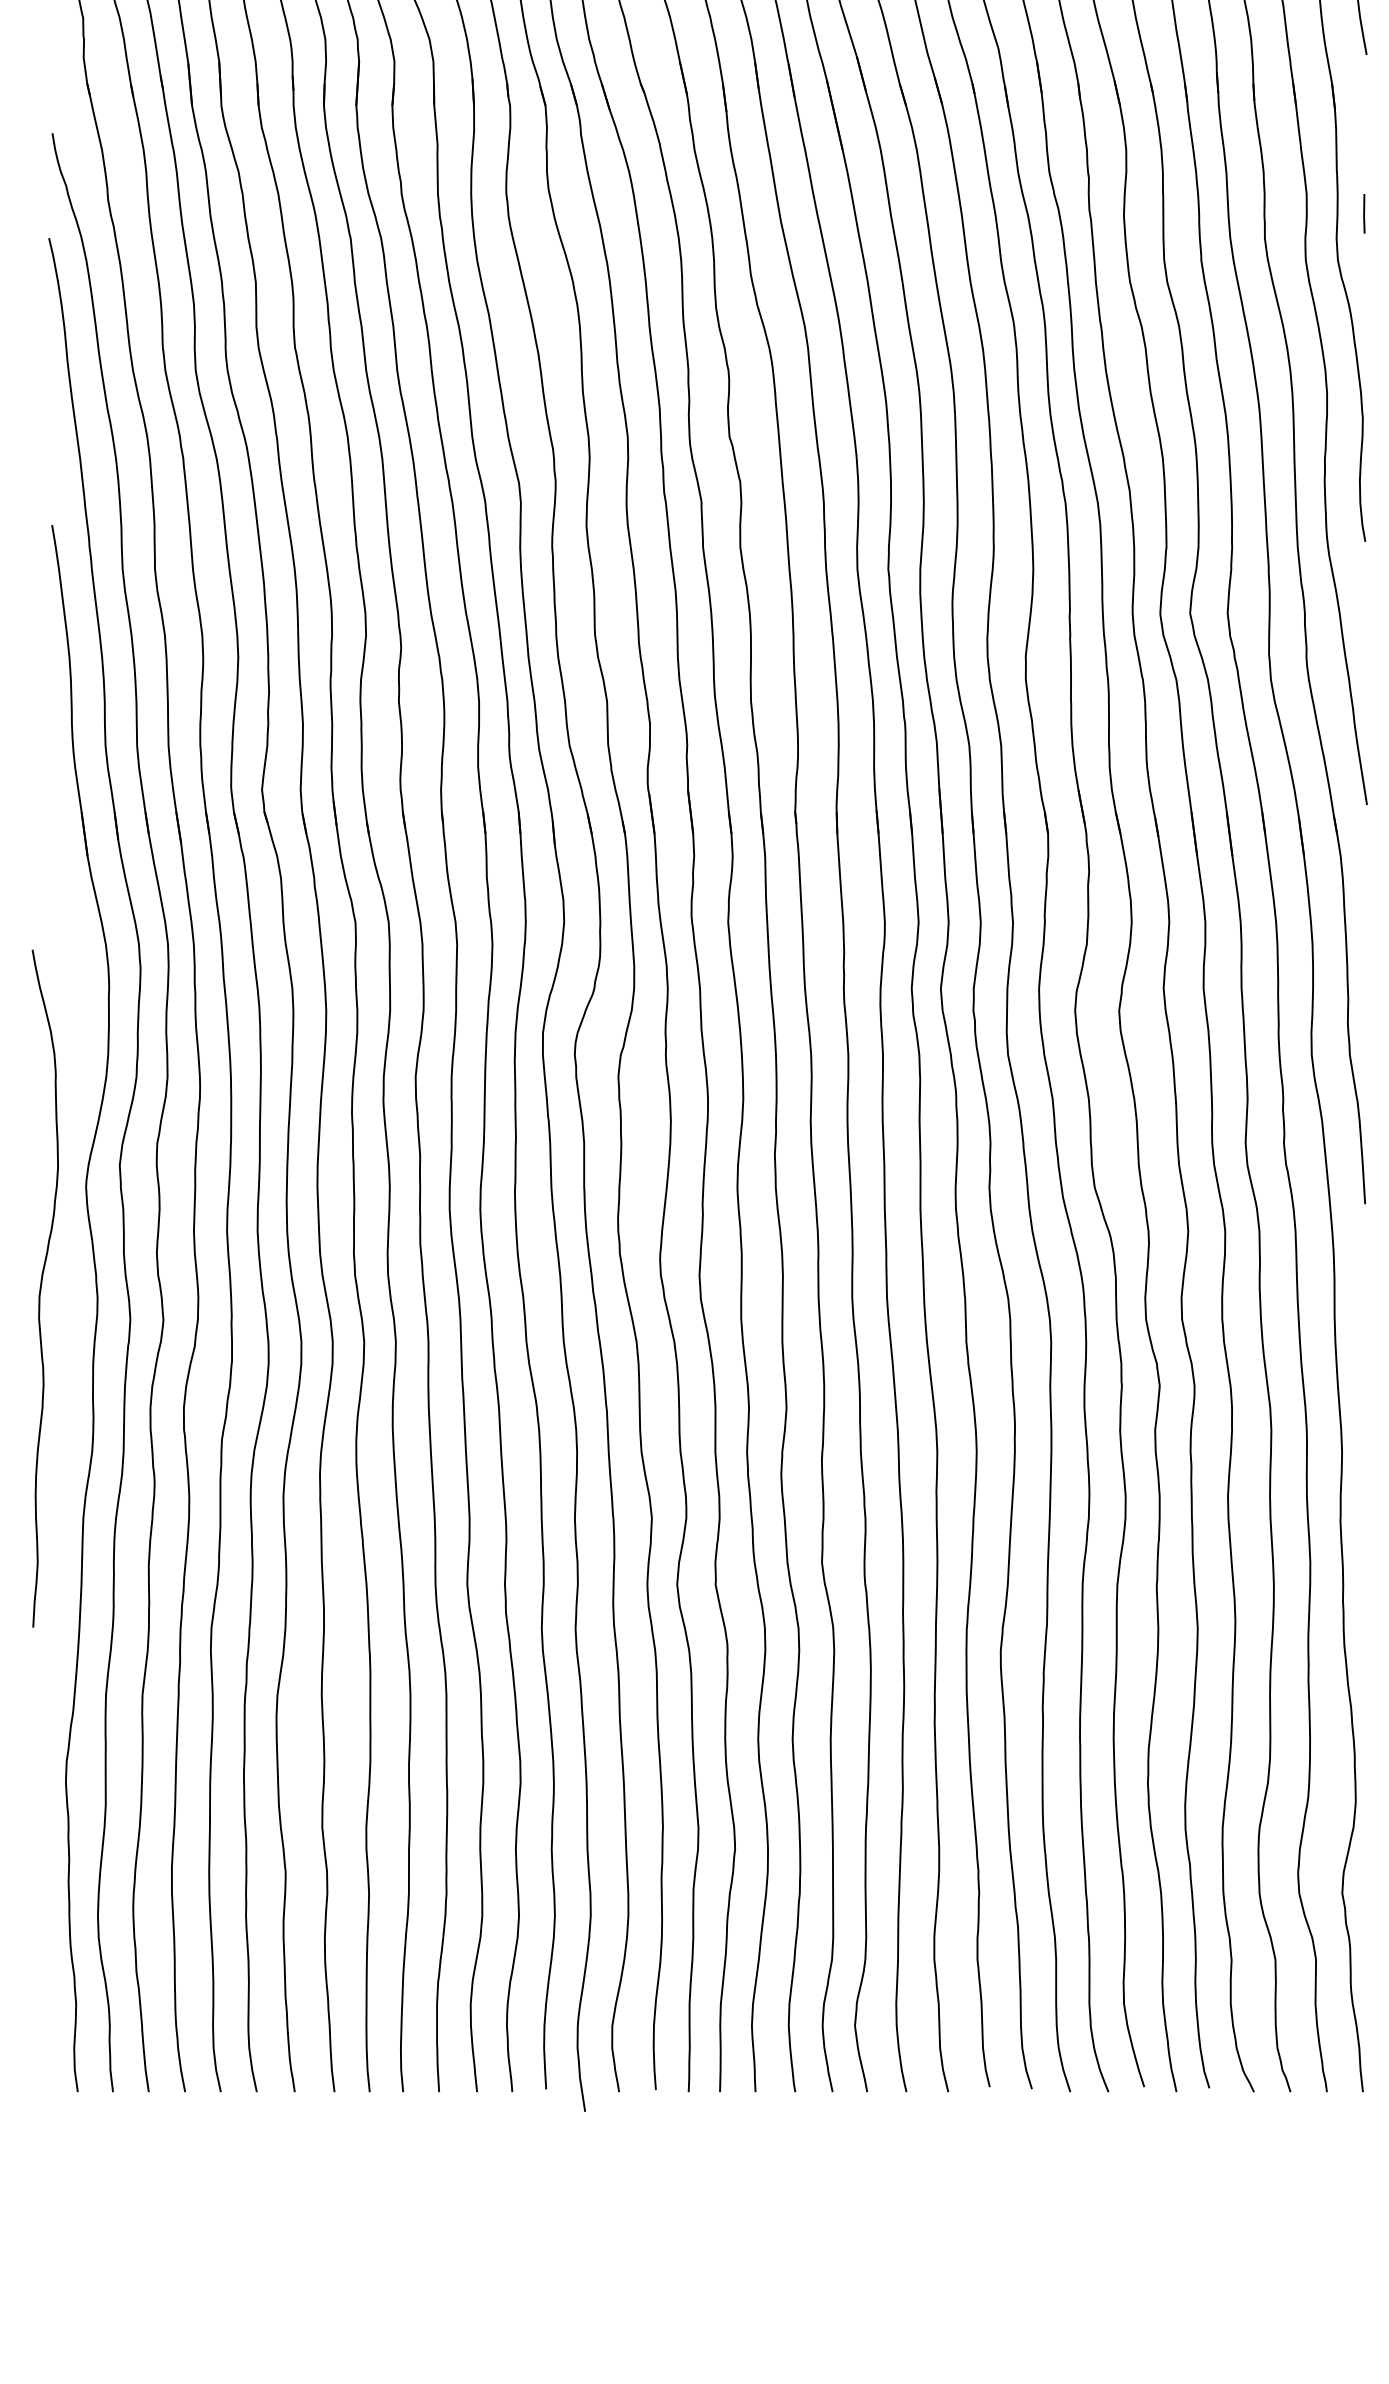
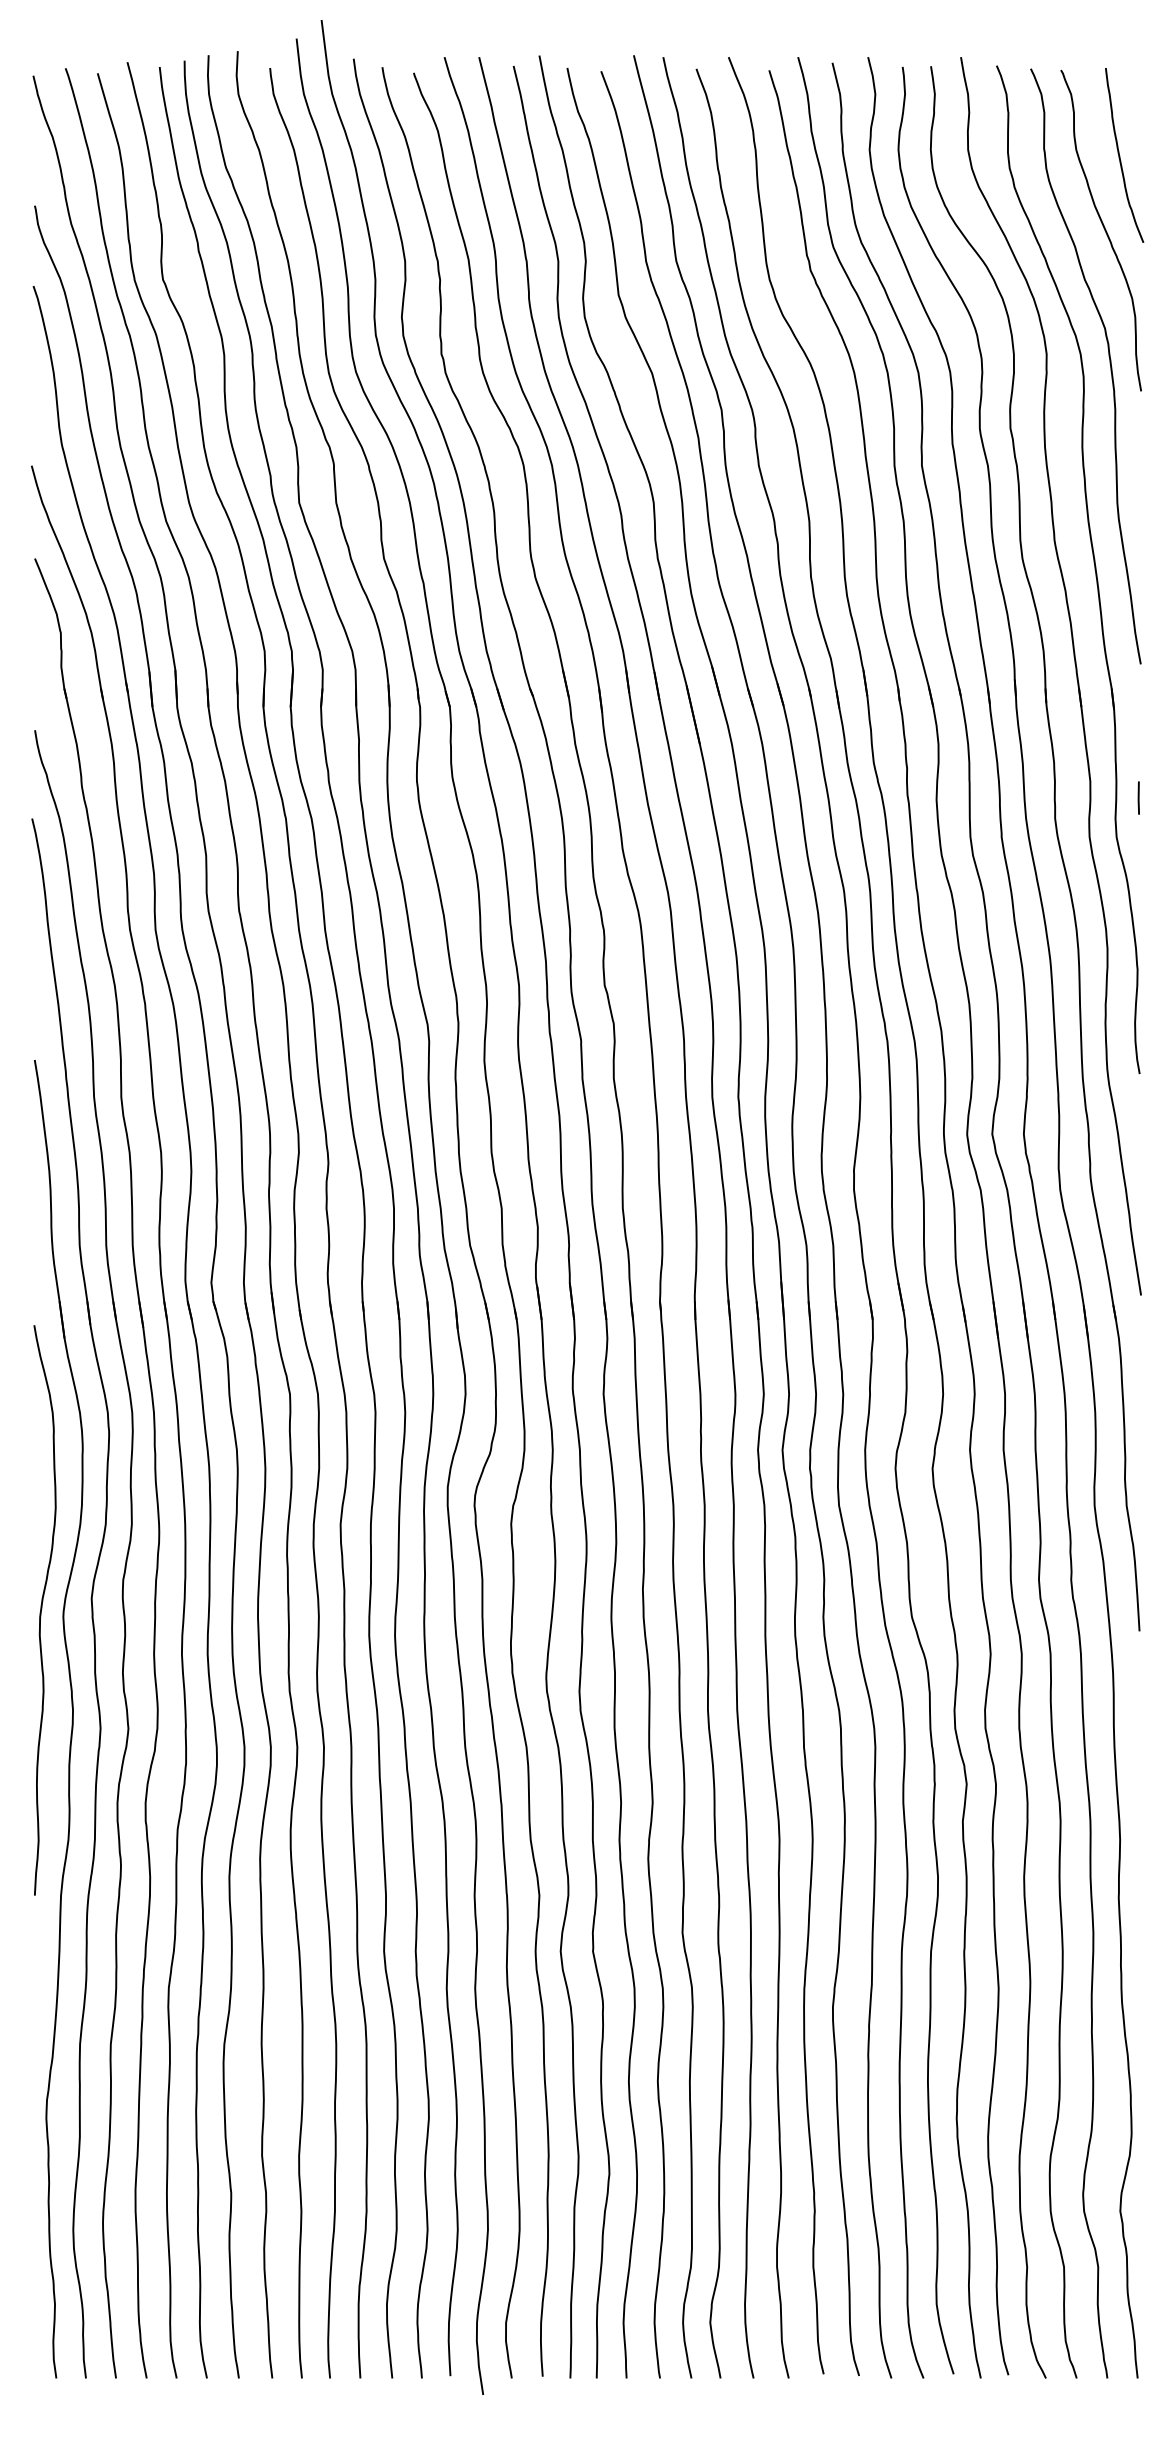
curve: (42, 1287) -> (42, 1609), moved

